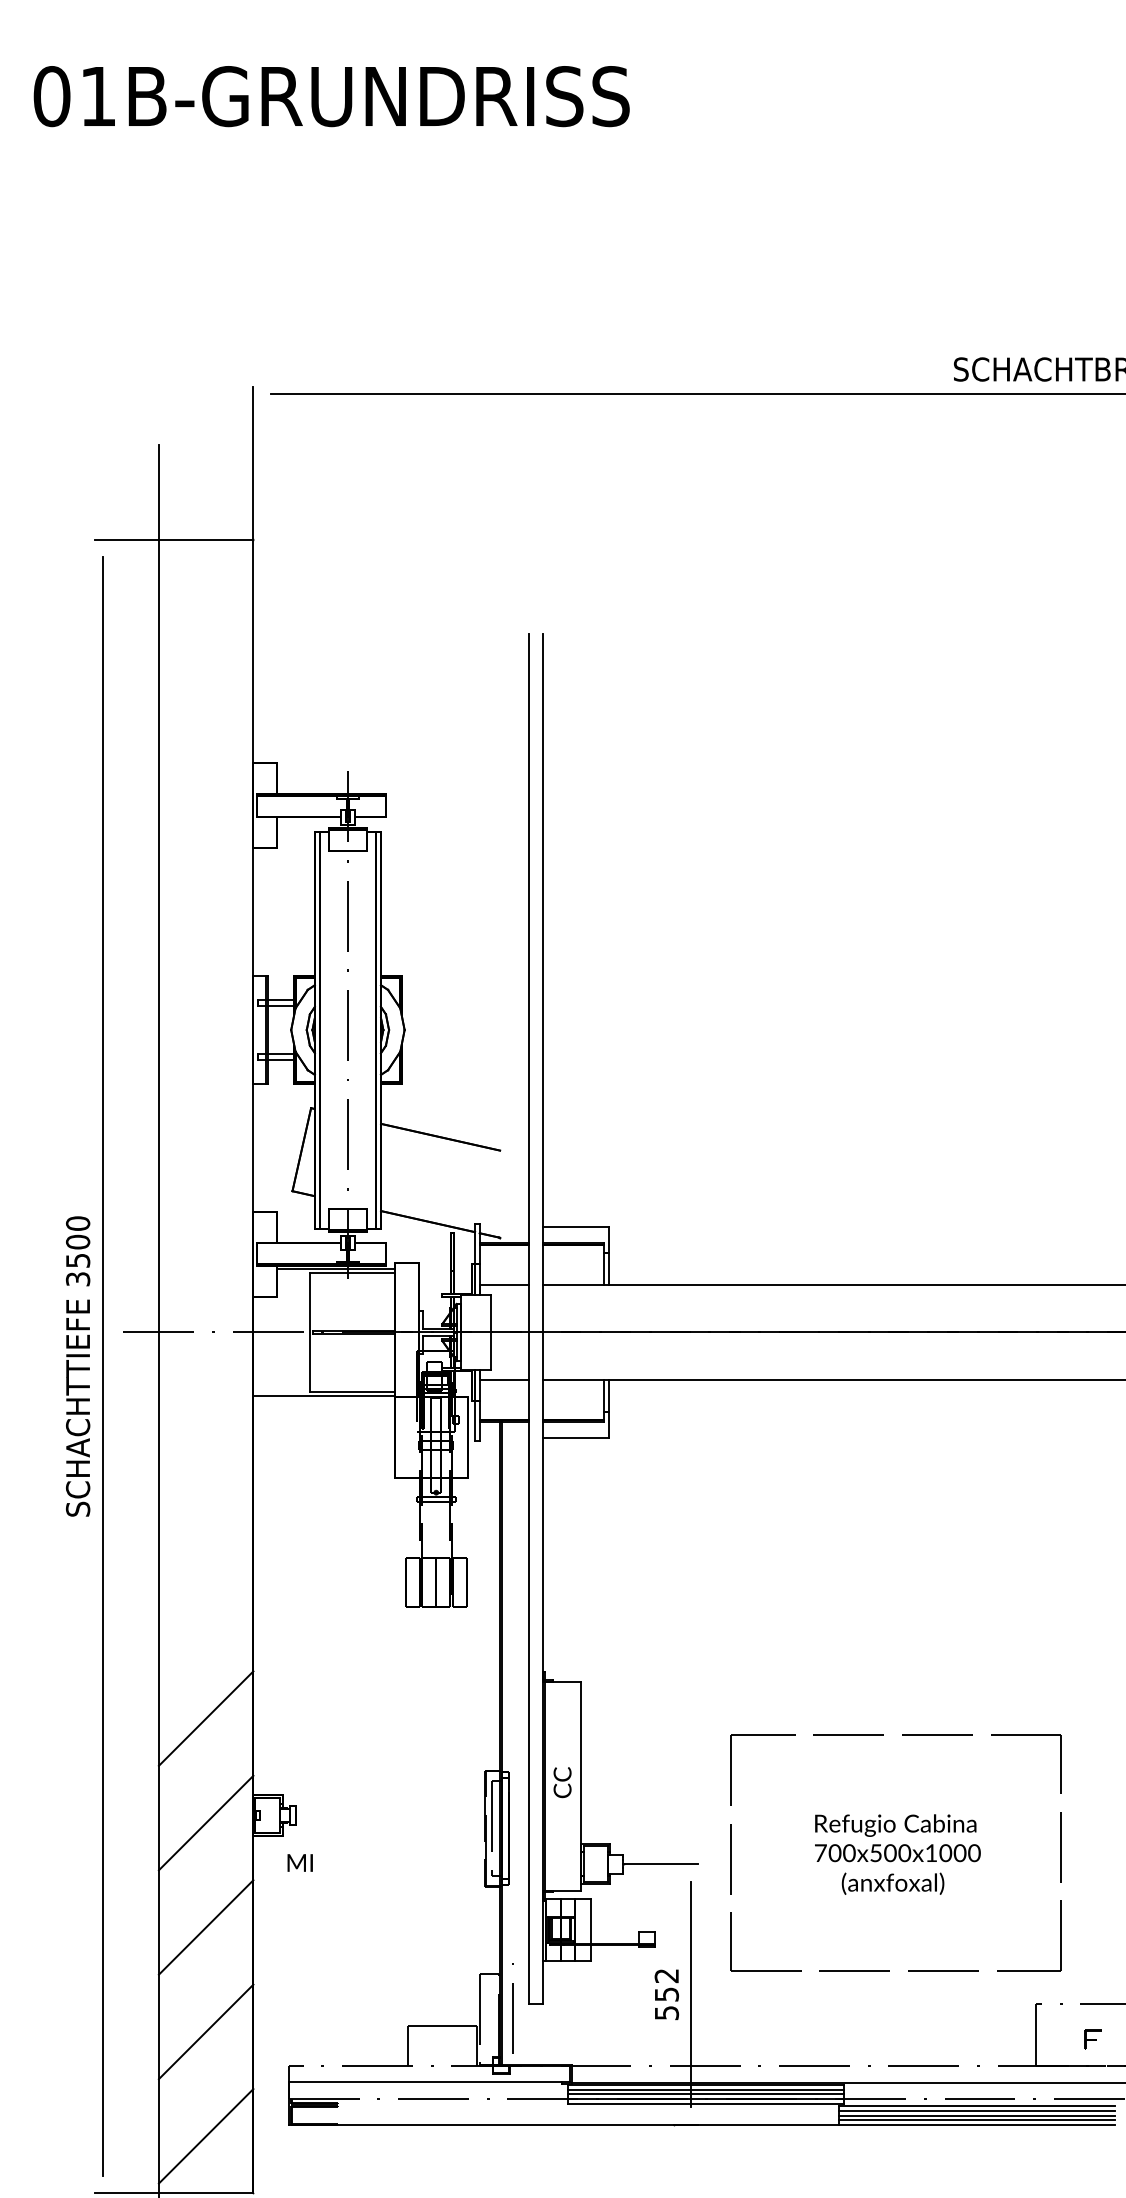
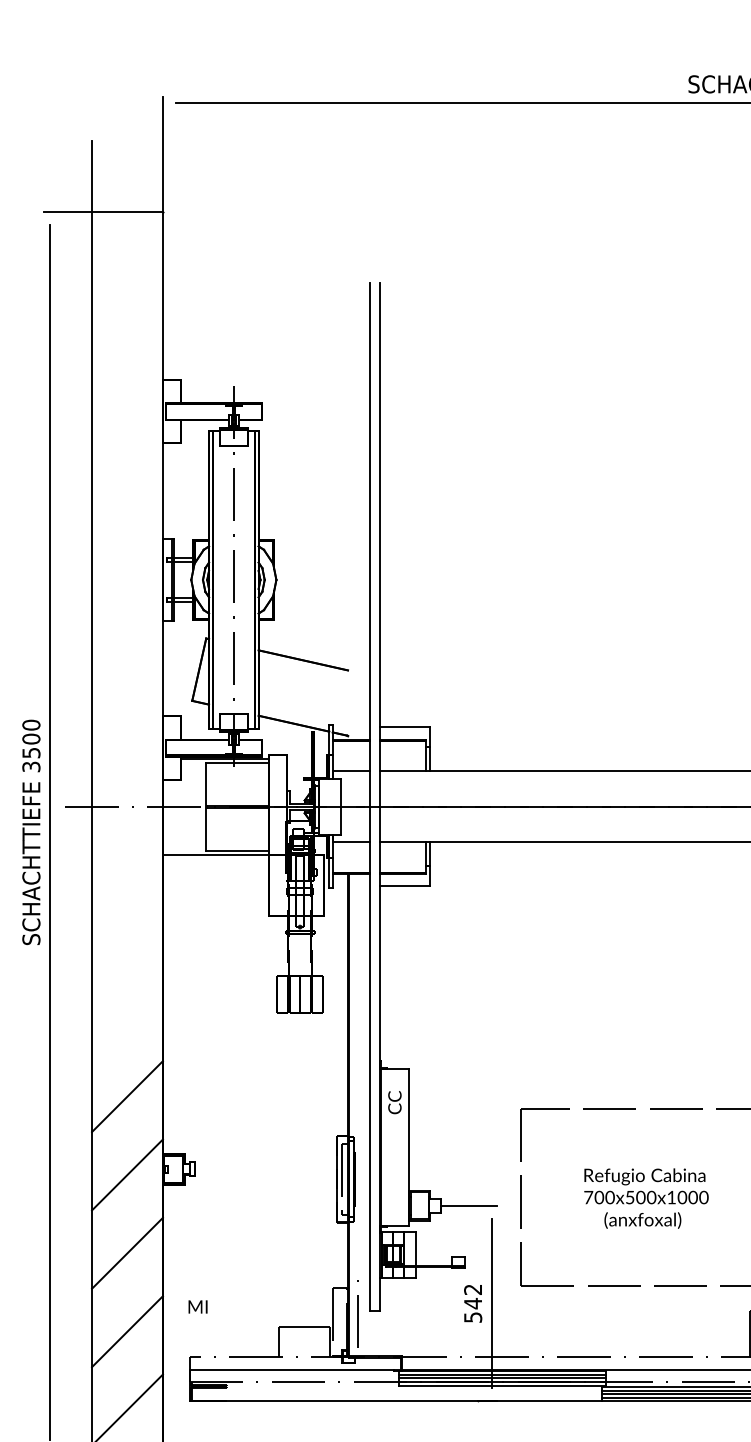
text: (562, 1782) -> (394, 1102), moved
text: (299, 1862) -> (197, 1306), moved
text: (667, 1994) -> (473, 1303), 552 -> 542

